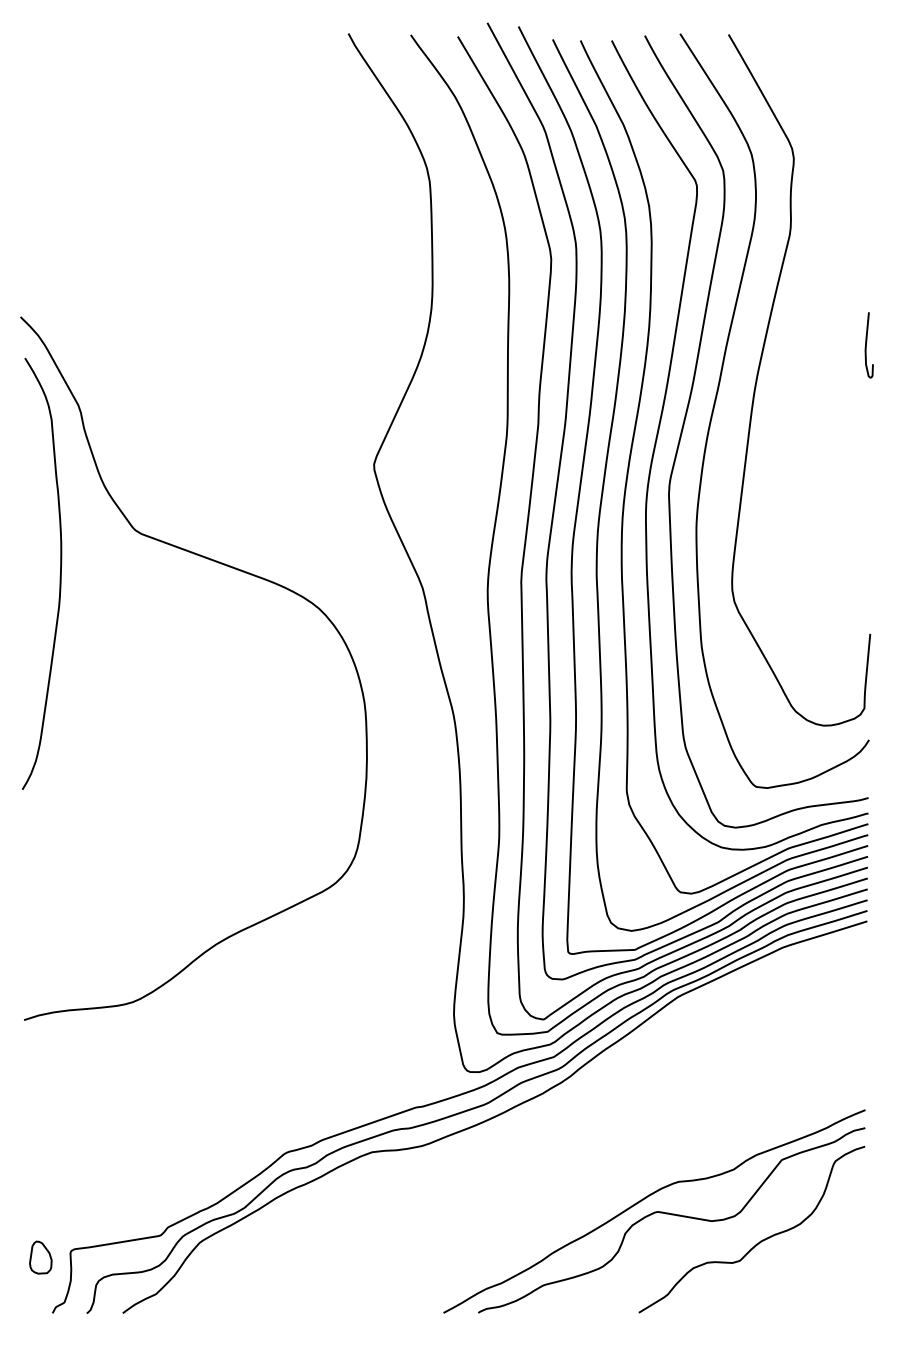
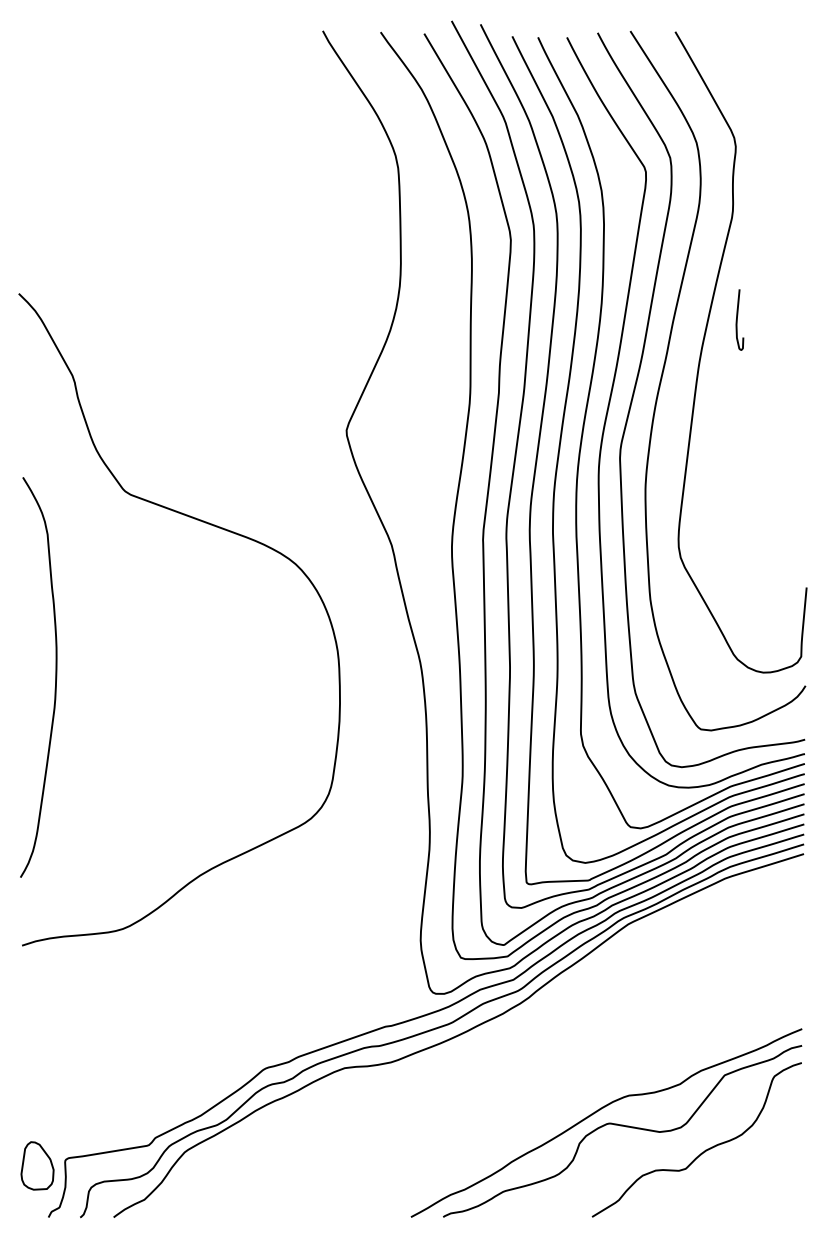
curve: (866, 345) -> (737, 320), moved
curve: (59, 575) -> (54, 678), moved
part: (40, 1257) -> (37, 1165), size x1.6

